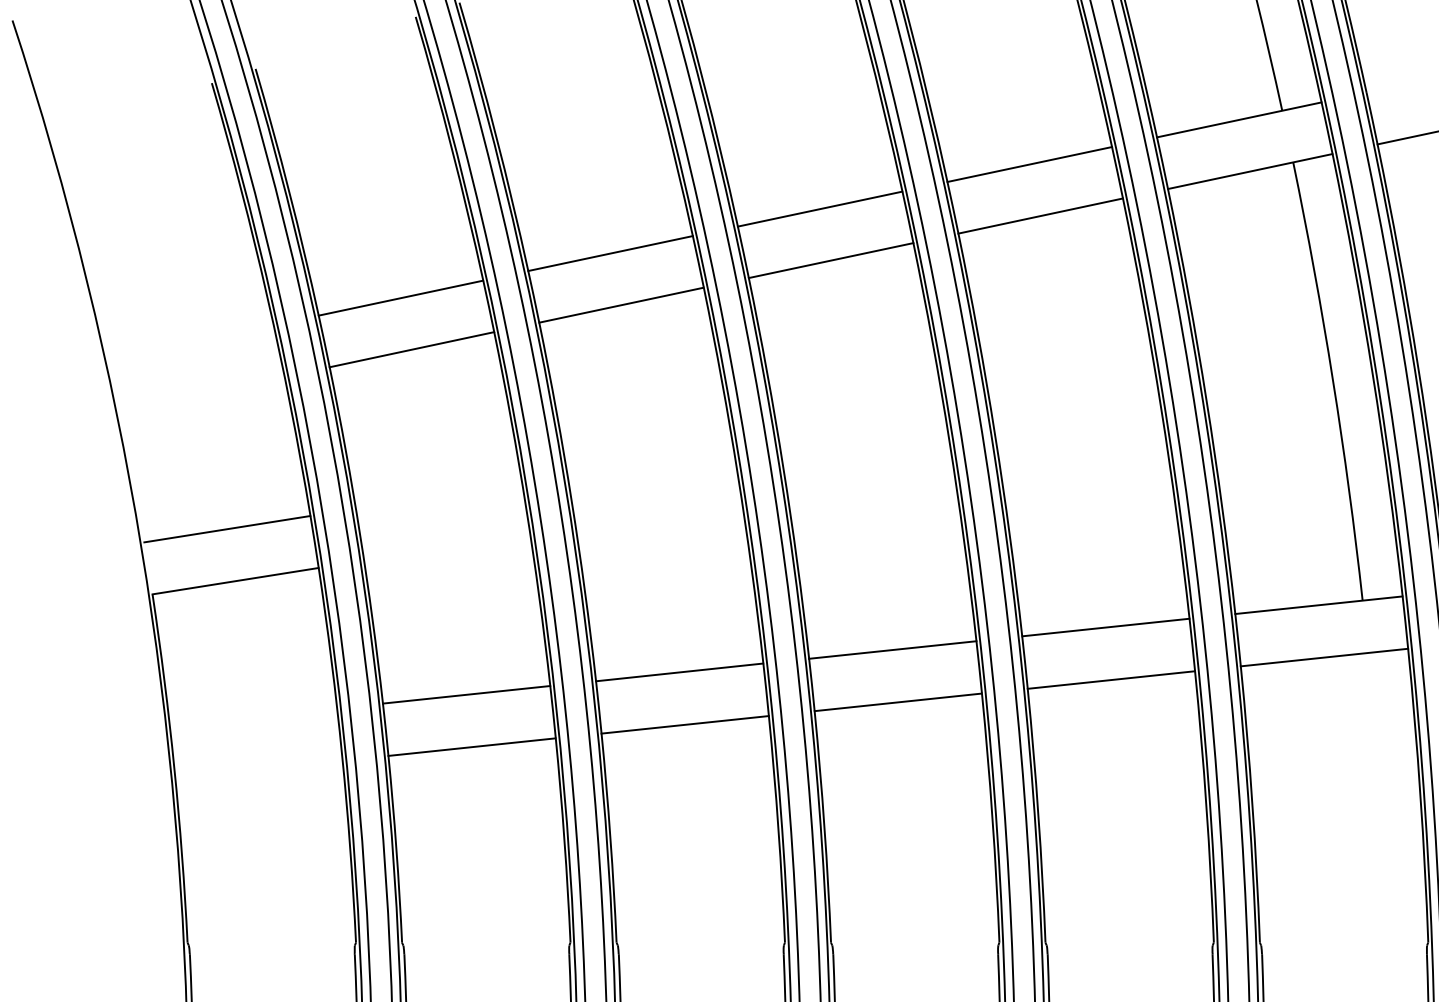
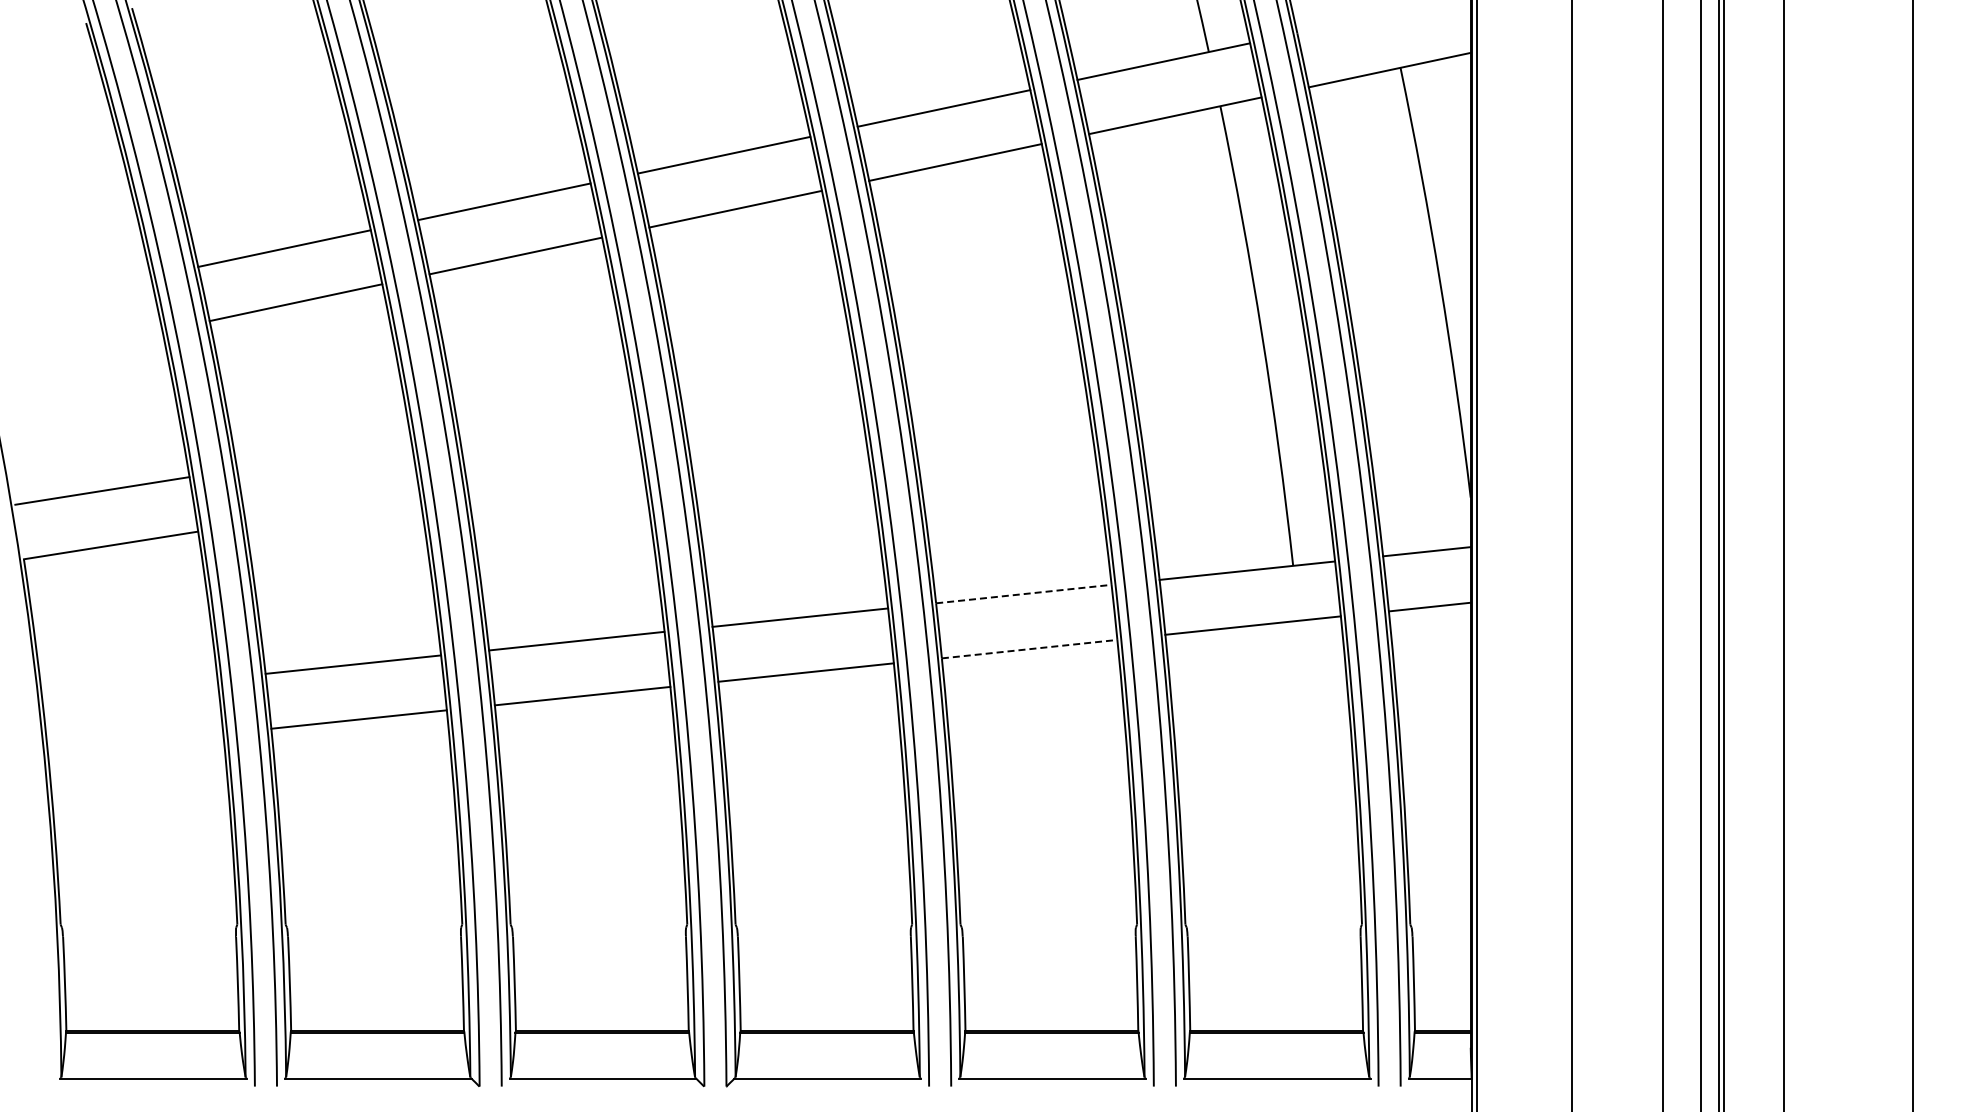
line: (1106, 627) -> (1024, 594), solid -> dashed
line: (1112, 680) -> (1030, 649), solid -> dashed

